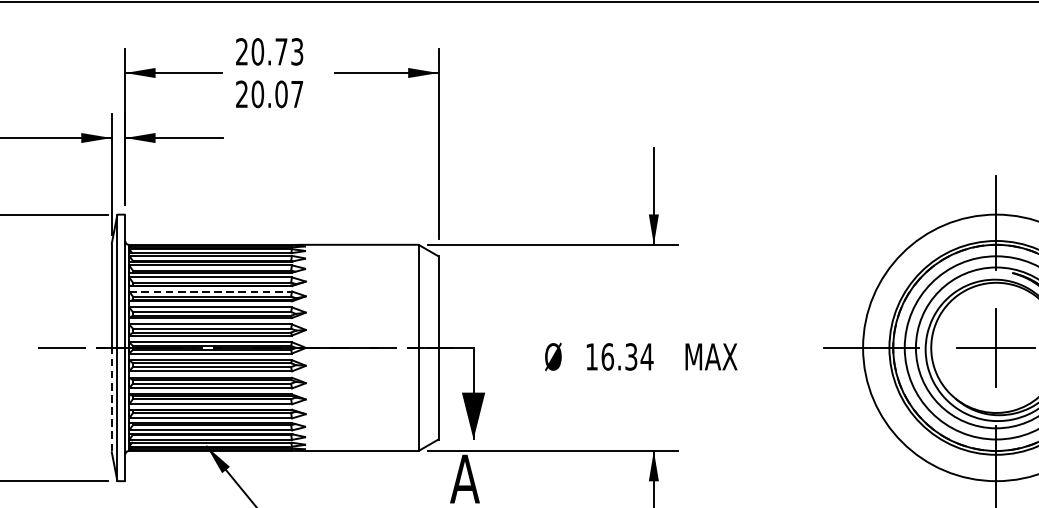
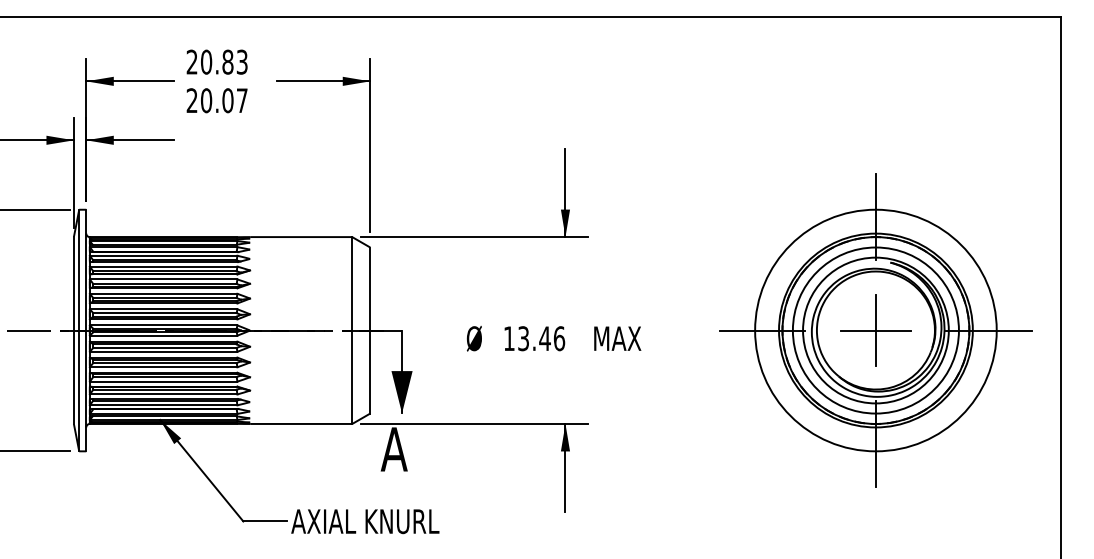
text: (280, 51) -> (227, 61), 20.73 -> 20.83
line: (210, 291) -> (163, 279), dashed -> solid
text: (627, 356) -> (541, 338), 16.34 -> 13.46
line: (111, 399) -> (73, 377), dashed -> solid

